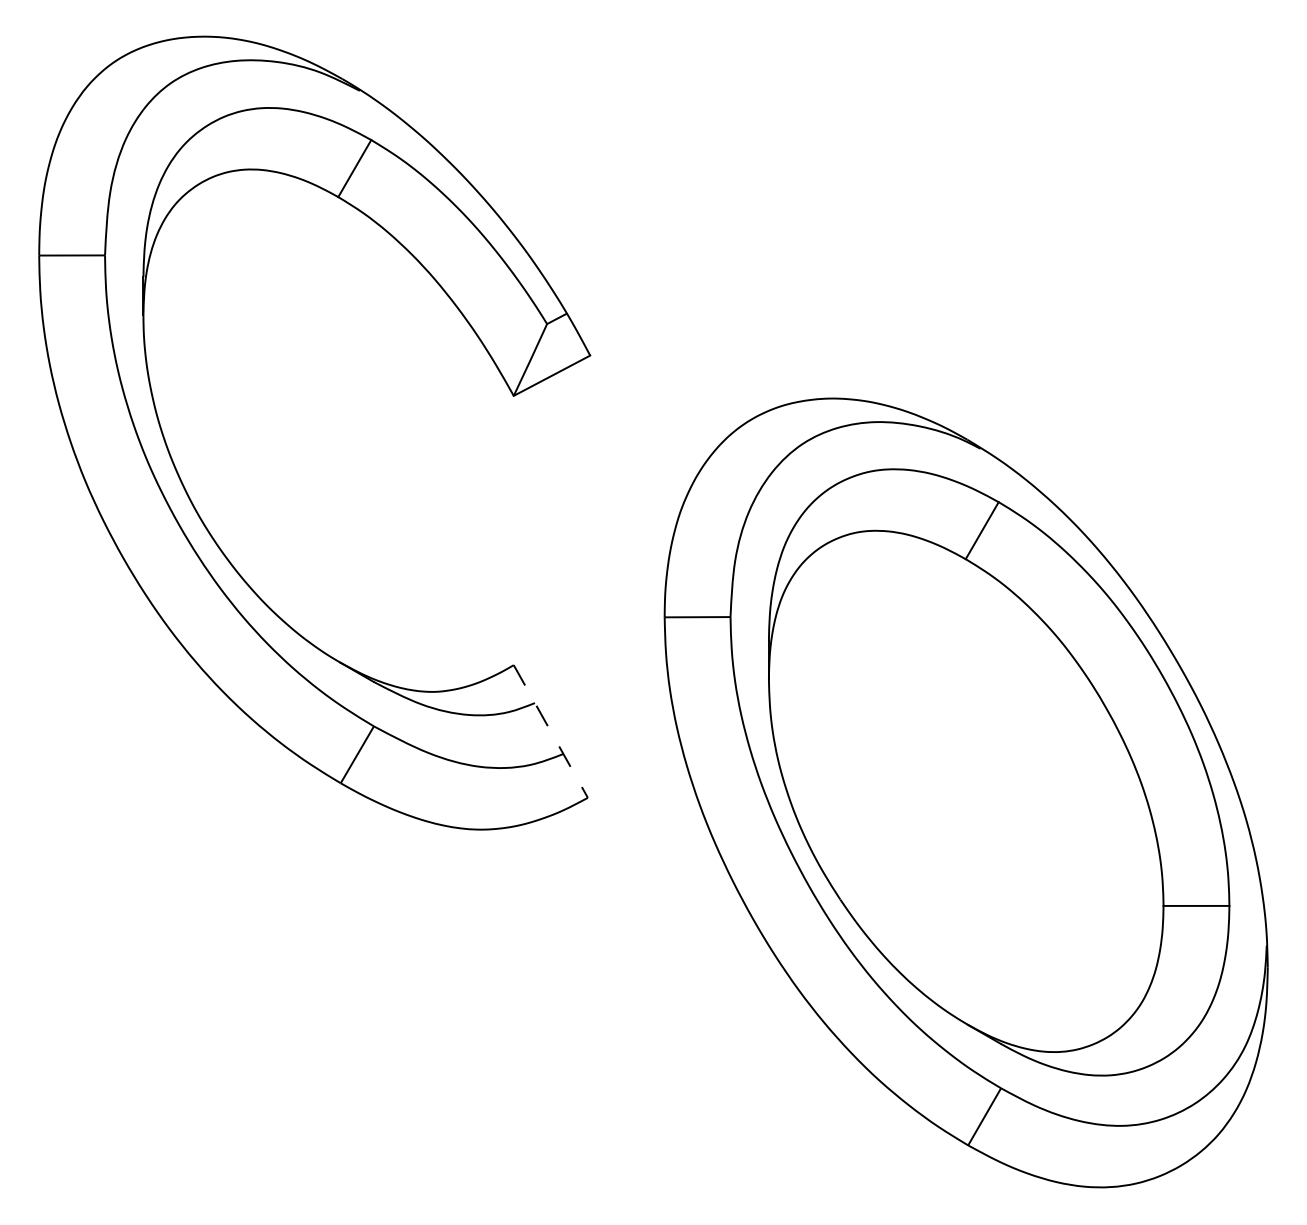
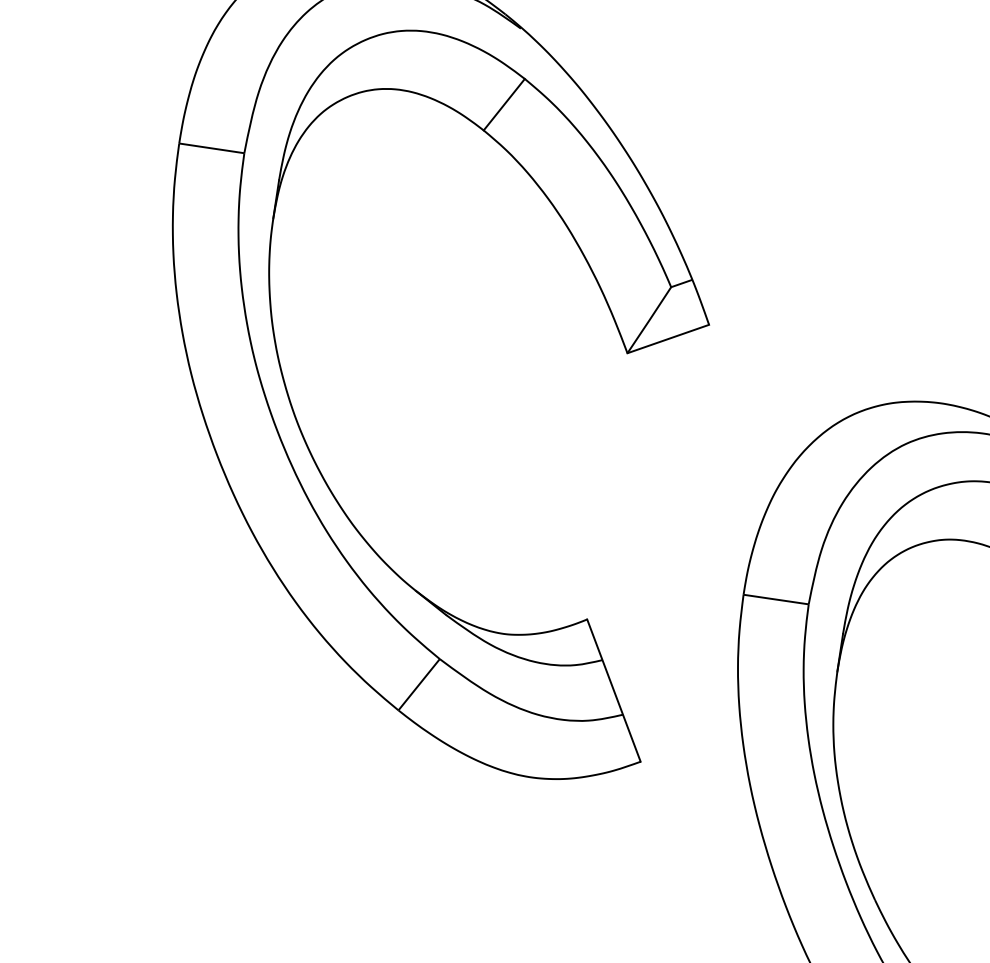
line: (550, 731) -> (613, 690), dashed -> solid

